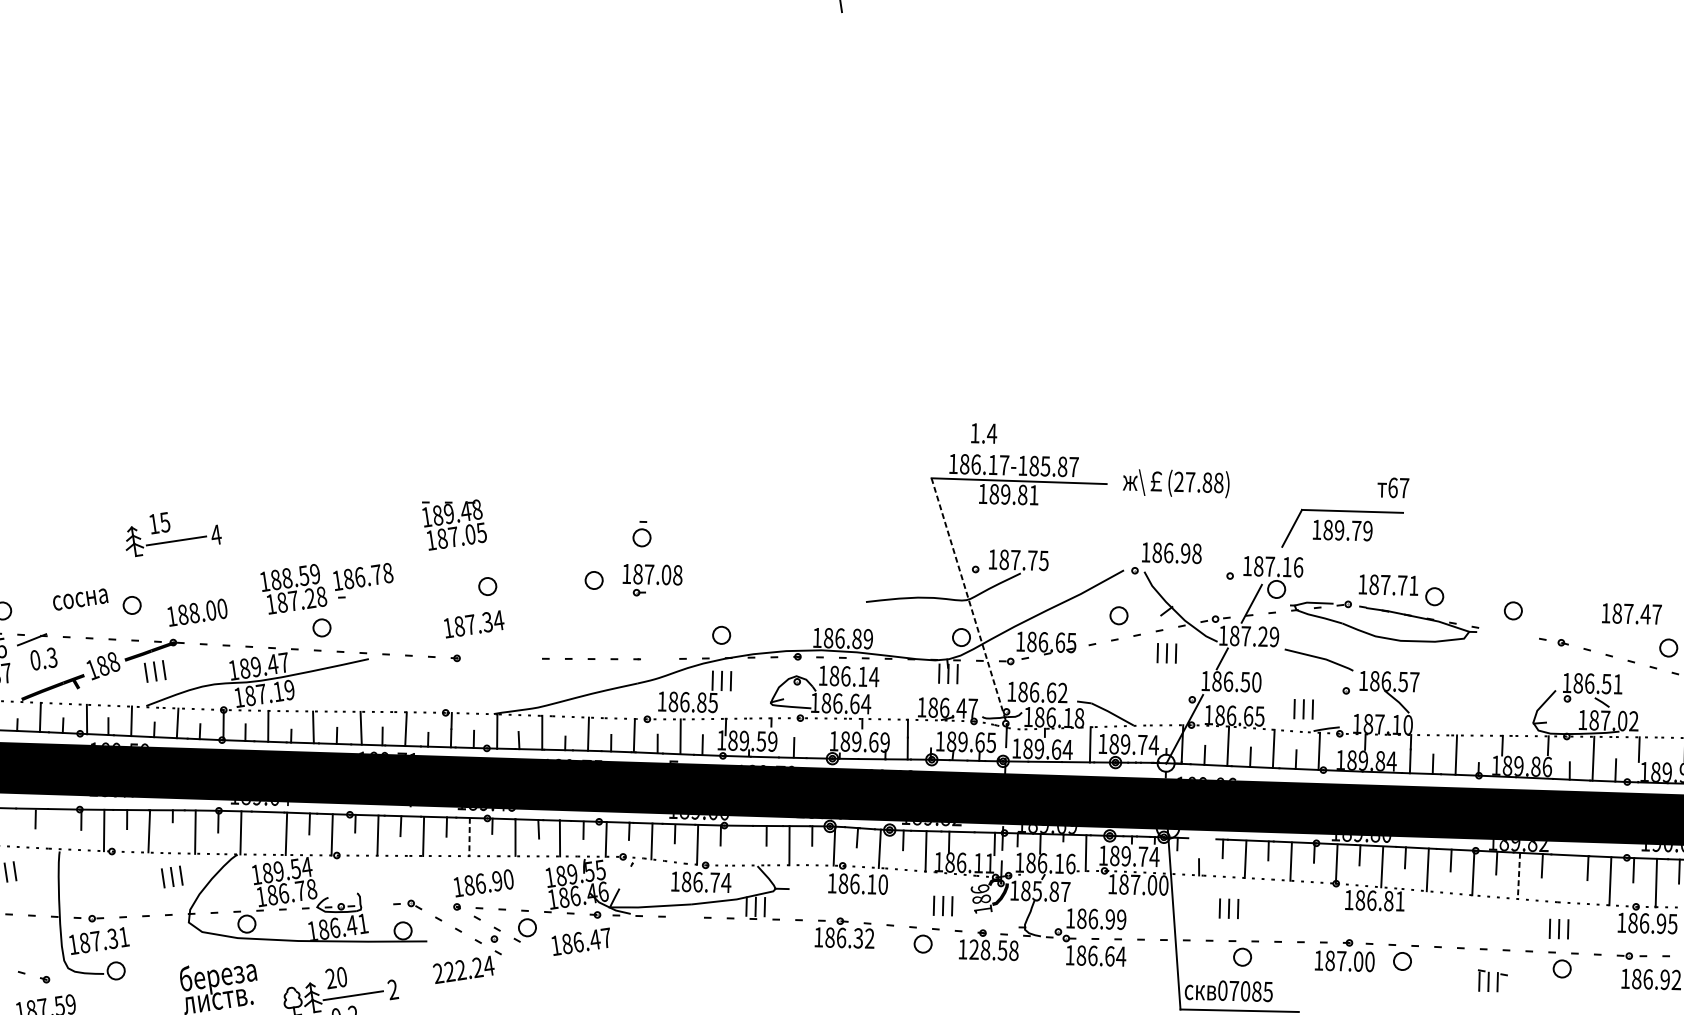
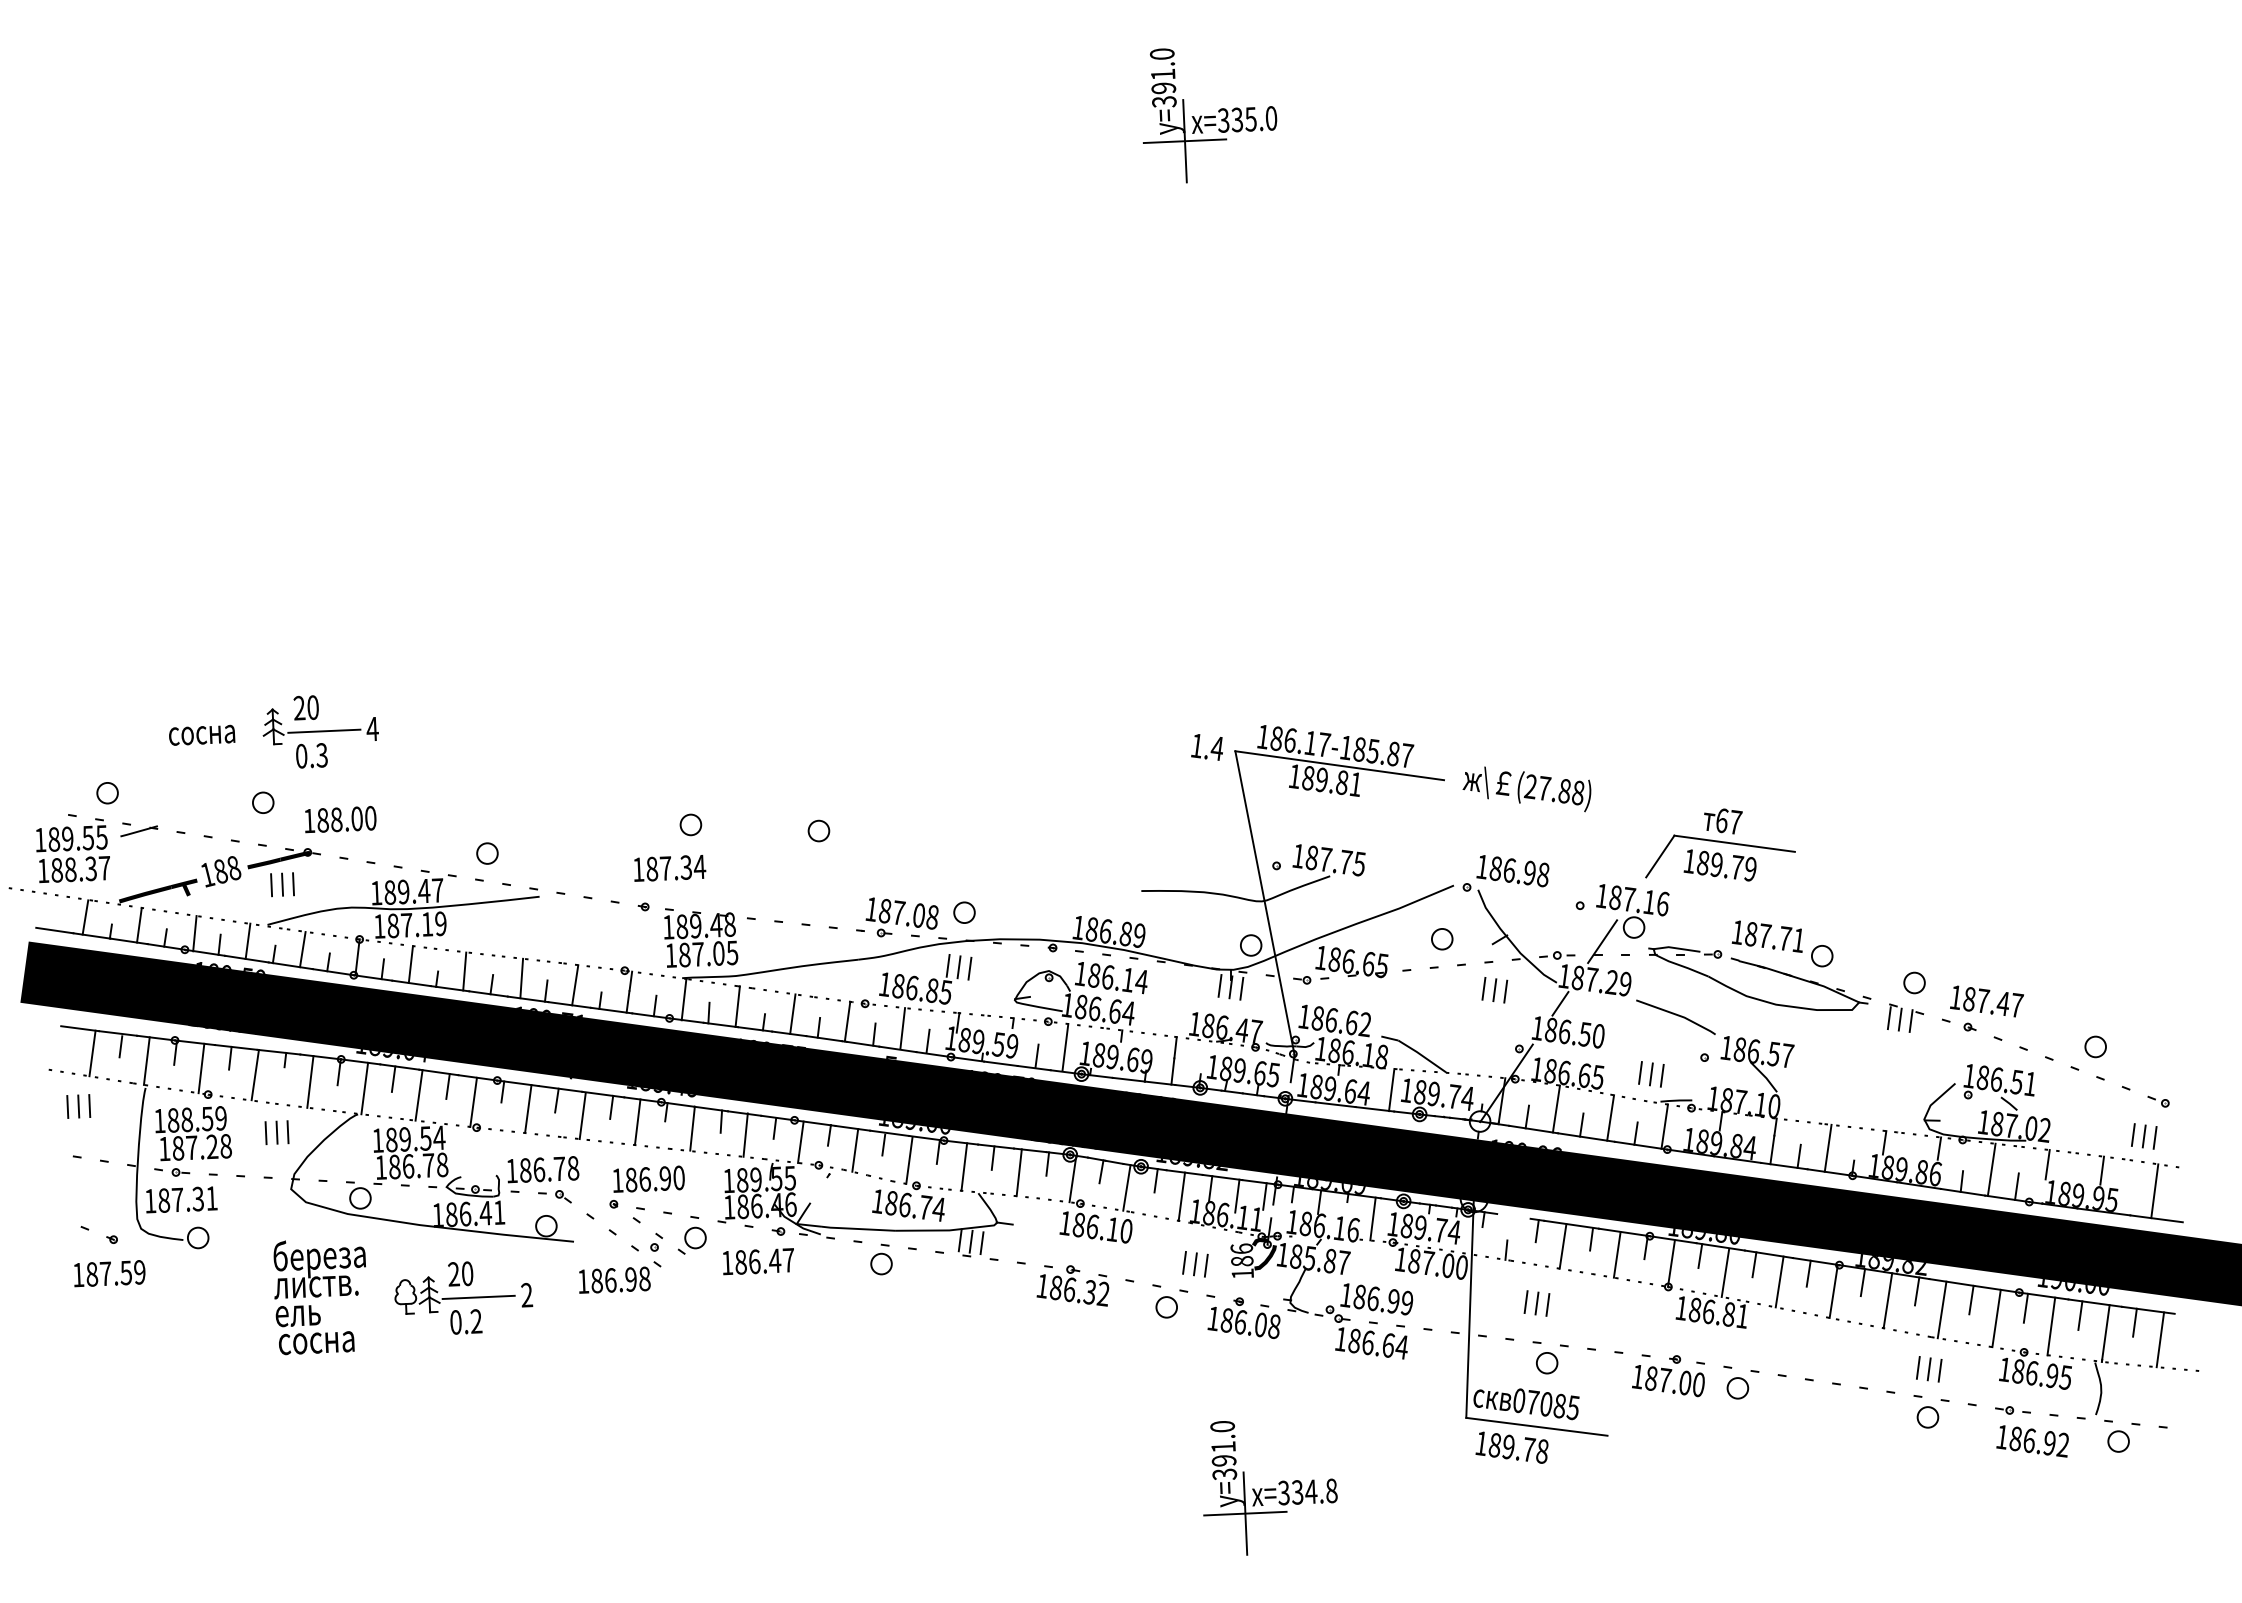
text: (983, 433) -> (1206, 747), moved
text: (1394, 488) -> (1723, 821), moved
text: (158, 522) -> (305, 707), 15 -> 20
part: (454, 522) -> (701, 937), moved
part: (641, 534) -> (881, 1259), moved
part: (652, 578) -> (901, 917), moved
part: (363, 580) -> (543, 1174), moved
text: (293, 589) -> (193, 1133), moved
text: (80, 598) -> (202, 734), moved
line: (968, 601) -> (1264, 903), dashed -> solid
text: (1631, 613) -> (1986, 1001), moved
text: (43, 658) -> (311, 755), moved
line: (816, 738) -> (1065, 1047), added
line: (263, 822) -> (393, 1078), added
line: (12, 827) -> (92, 1053), added
line: (58, 828) -> (146, 1060), added
line: (469, 837) -> (637, 1122), dashed -> solid
line: (743, 845) -> (964, 1166), added
line: (971, 845) -> (1237, 1195), added
line: (1518, 875) -> (1887, 1300), dashed -> solid
line: (1564, 878) -> (1941, 1309), added
text: (987, 949) -> (1243, 1322), 128.58 -> 186.08
text: (464, 969) -> (614, 1279), 222.24 -> 186.98
part: (1492, 979) -> (1905, 1017), moved

